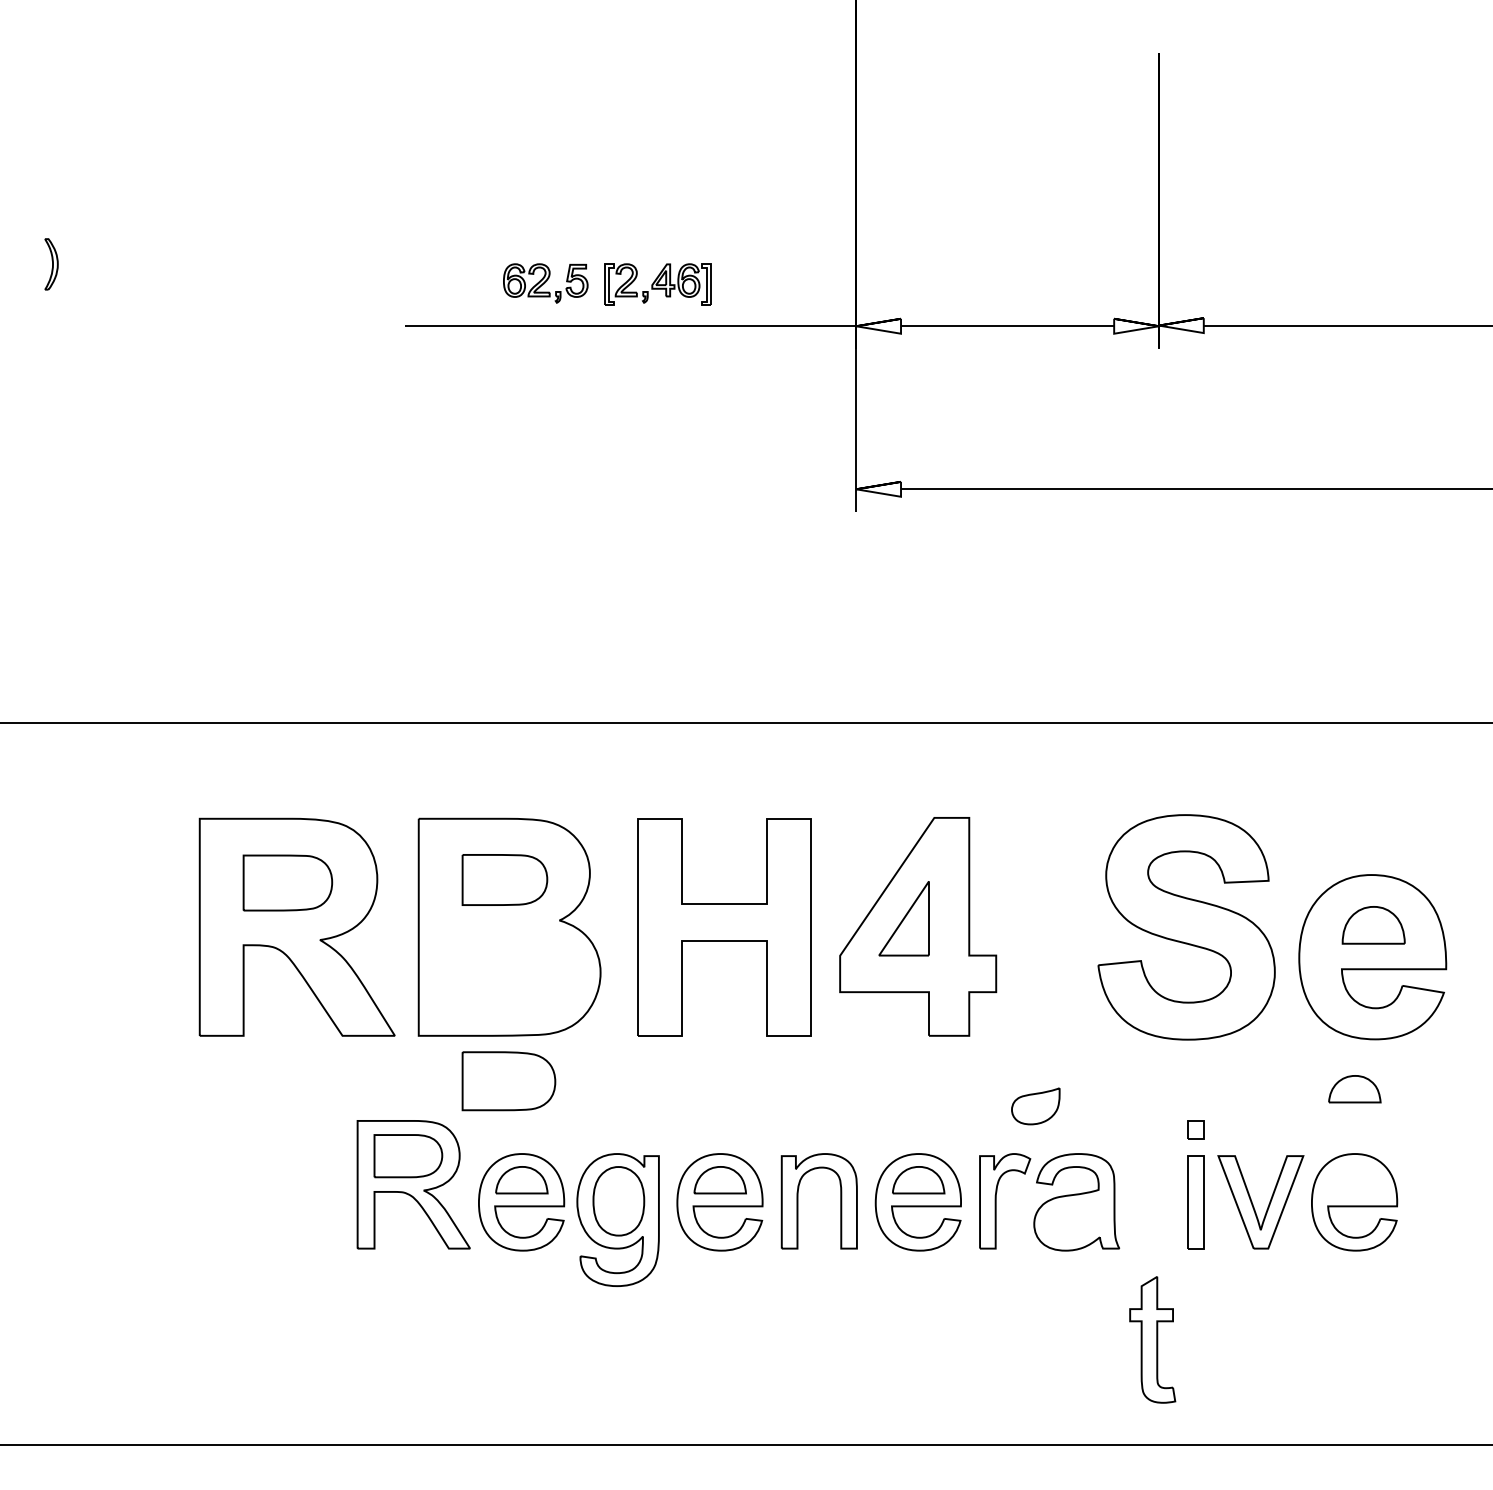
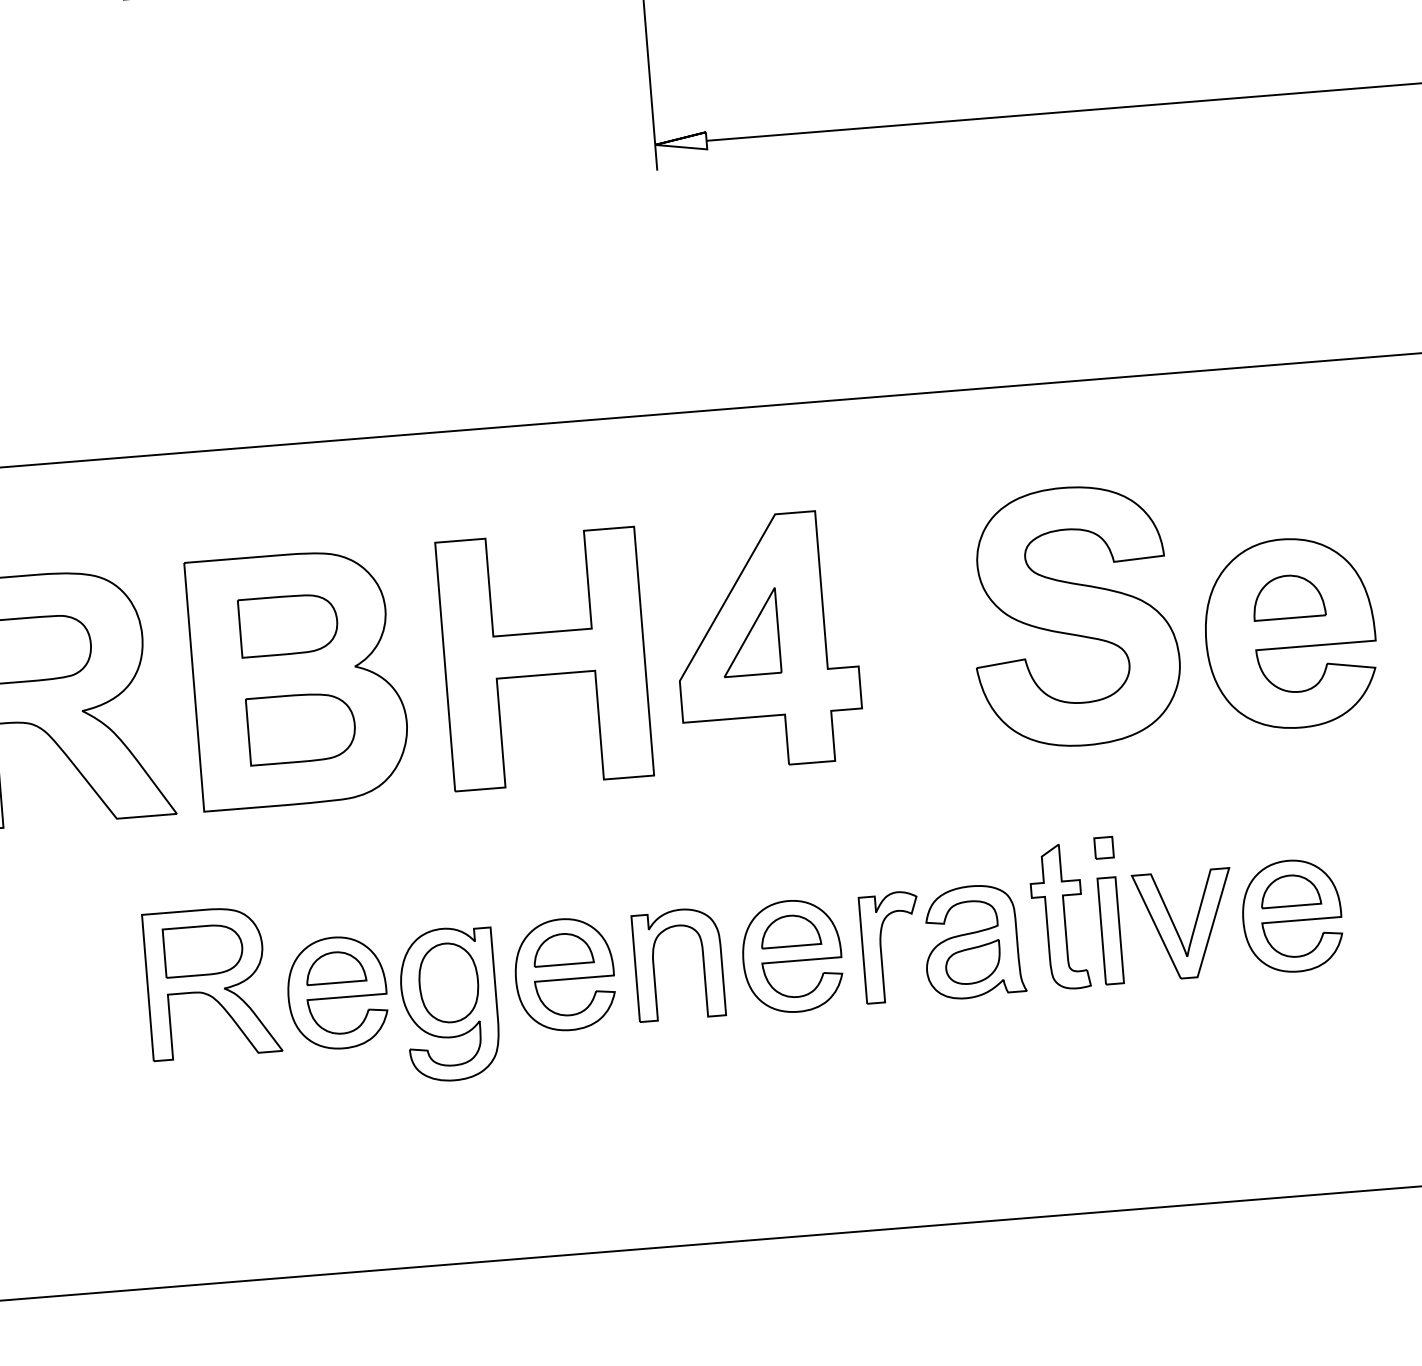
part: (508, 1081) -> (301, 728), moved
part: (1354, 1089) -> (1290, 891), moved
part: (1035, 1106) -> (972, 962), moved
part: (1152, 1339) -> (1059, 916), moved

